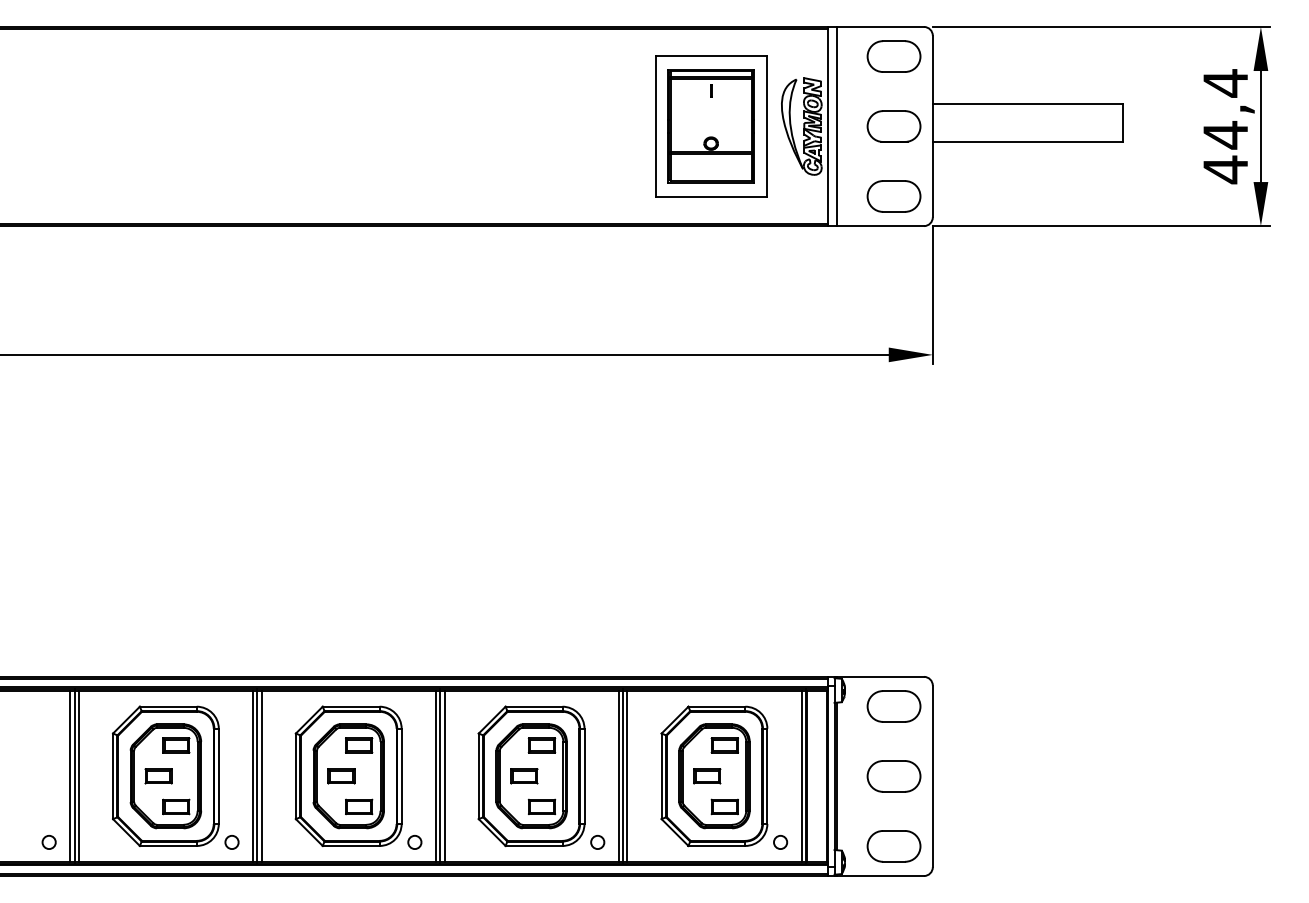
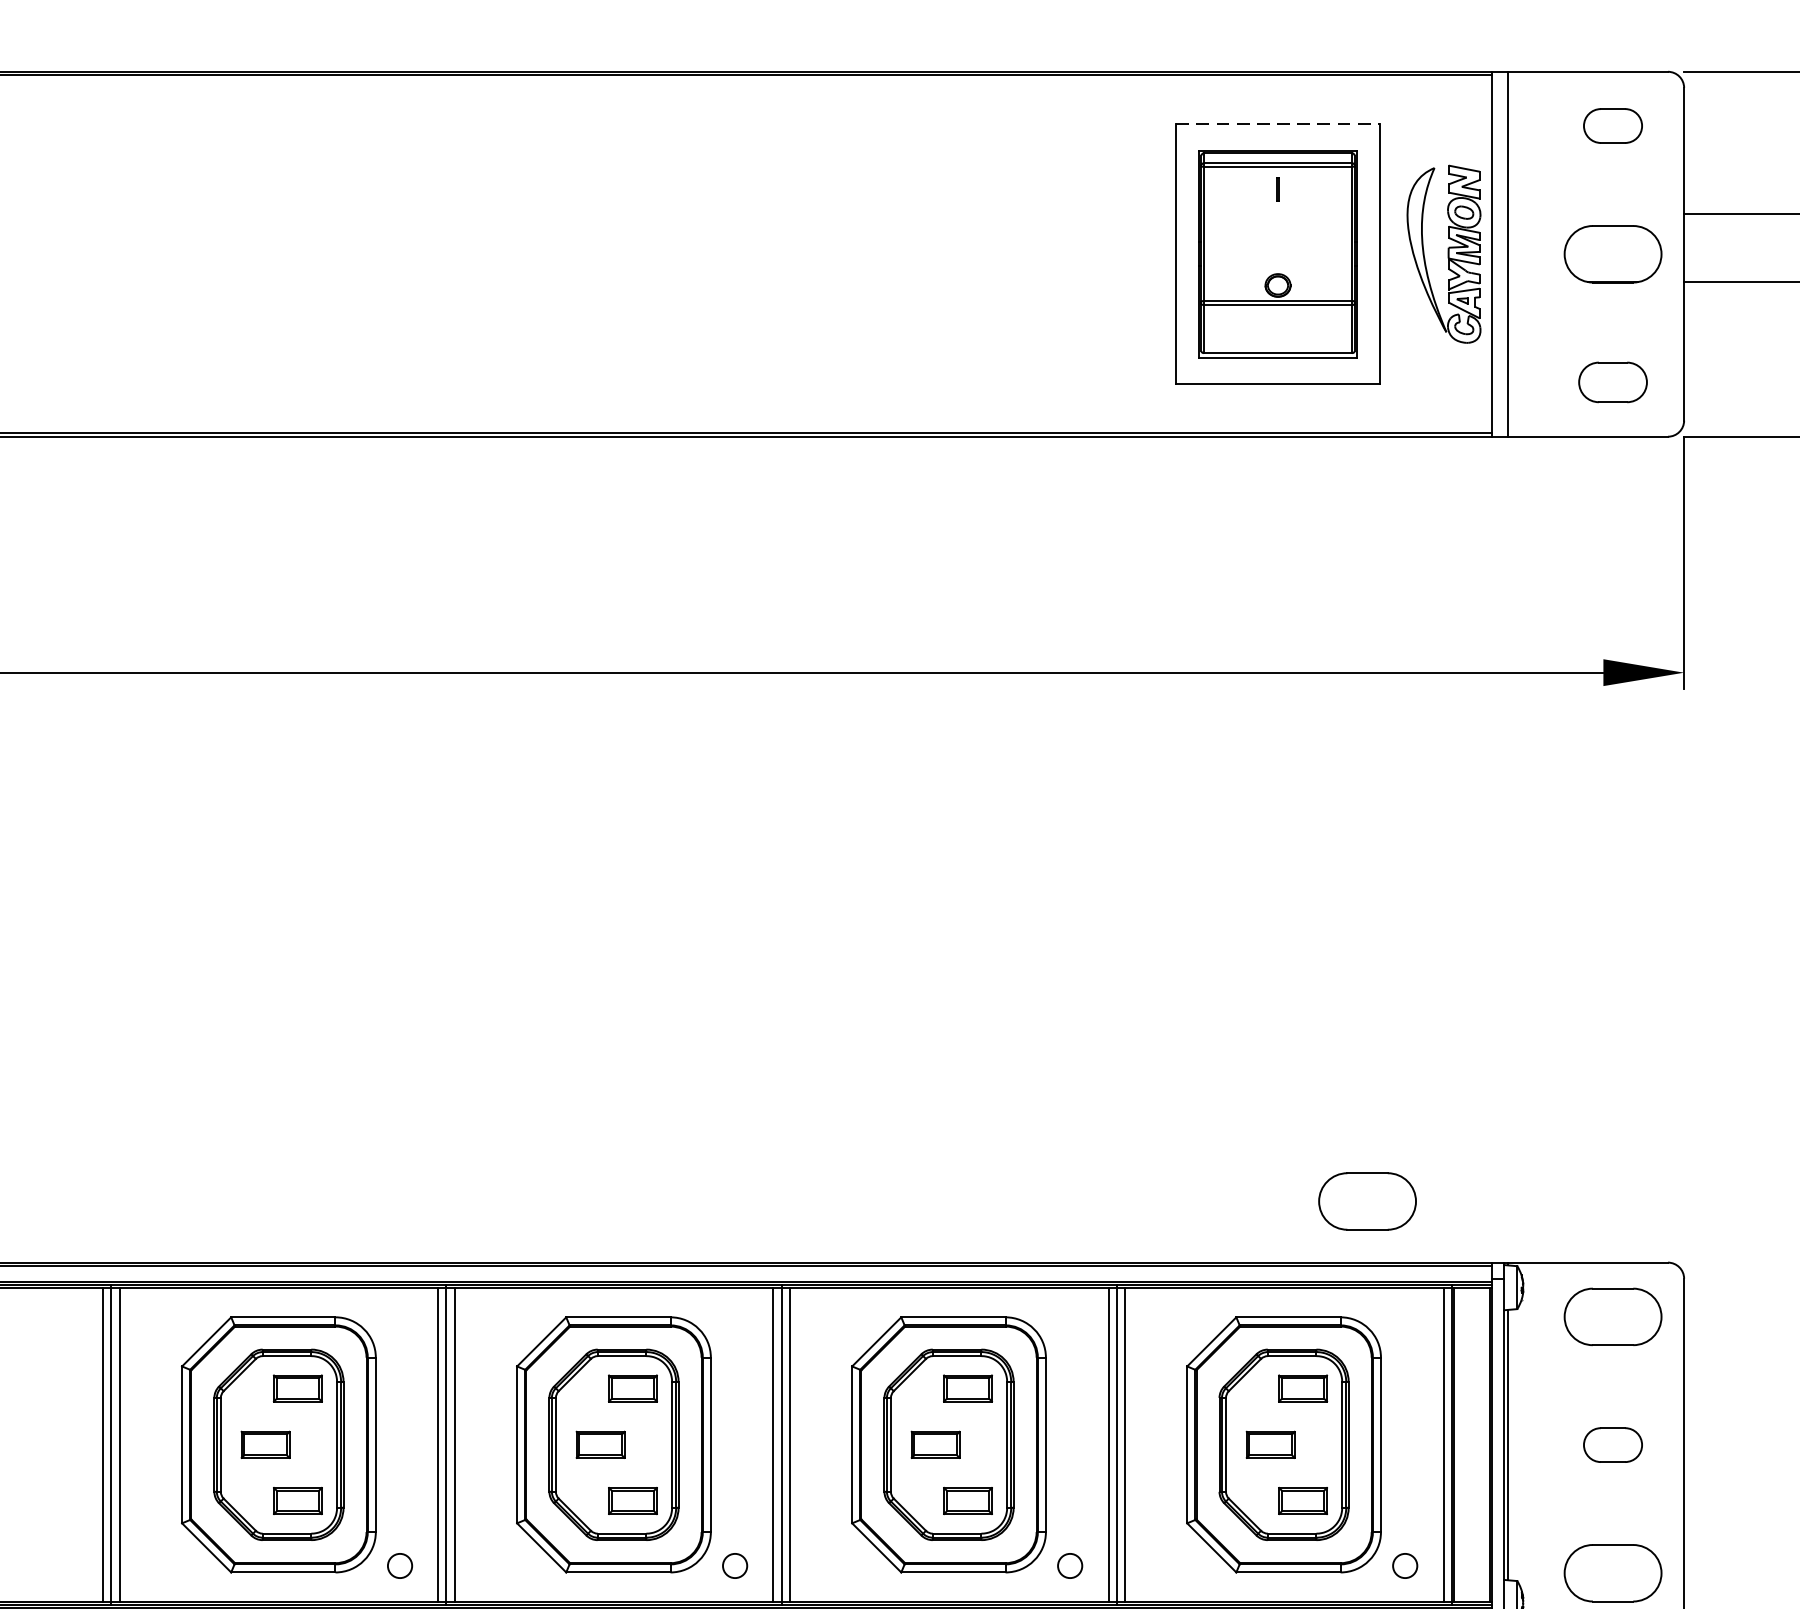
line: (711, 55) -> (1278, 124), solid -> dashed
part: (893, 56) -> (1612, 125), size x0.6
part: (893, 196) -> (1612, 382), size x0.7
part: (759, 643) -> (1366, 1201), added
part: (893, 776) -> (1612, 1445), size x0.6
circle: (48, 842) -> (63, 1566), removed

